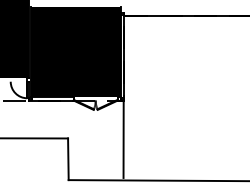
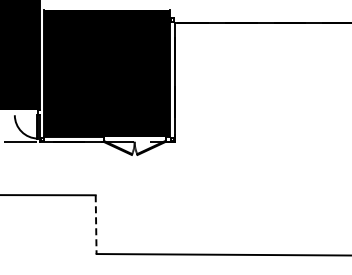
line: (123, 140) -> (173, 197), removed
line: (68, 159) -> (96, 225), solid -> dashed

